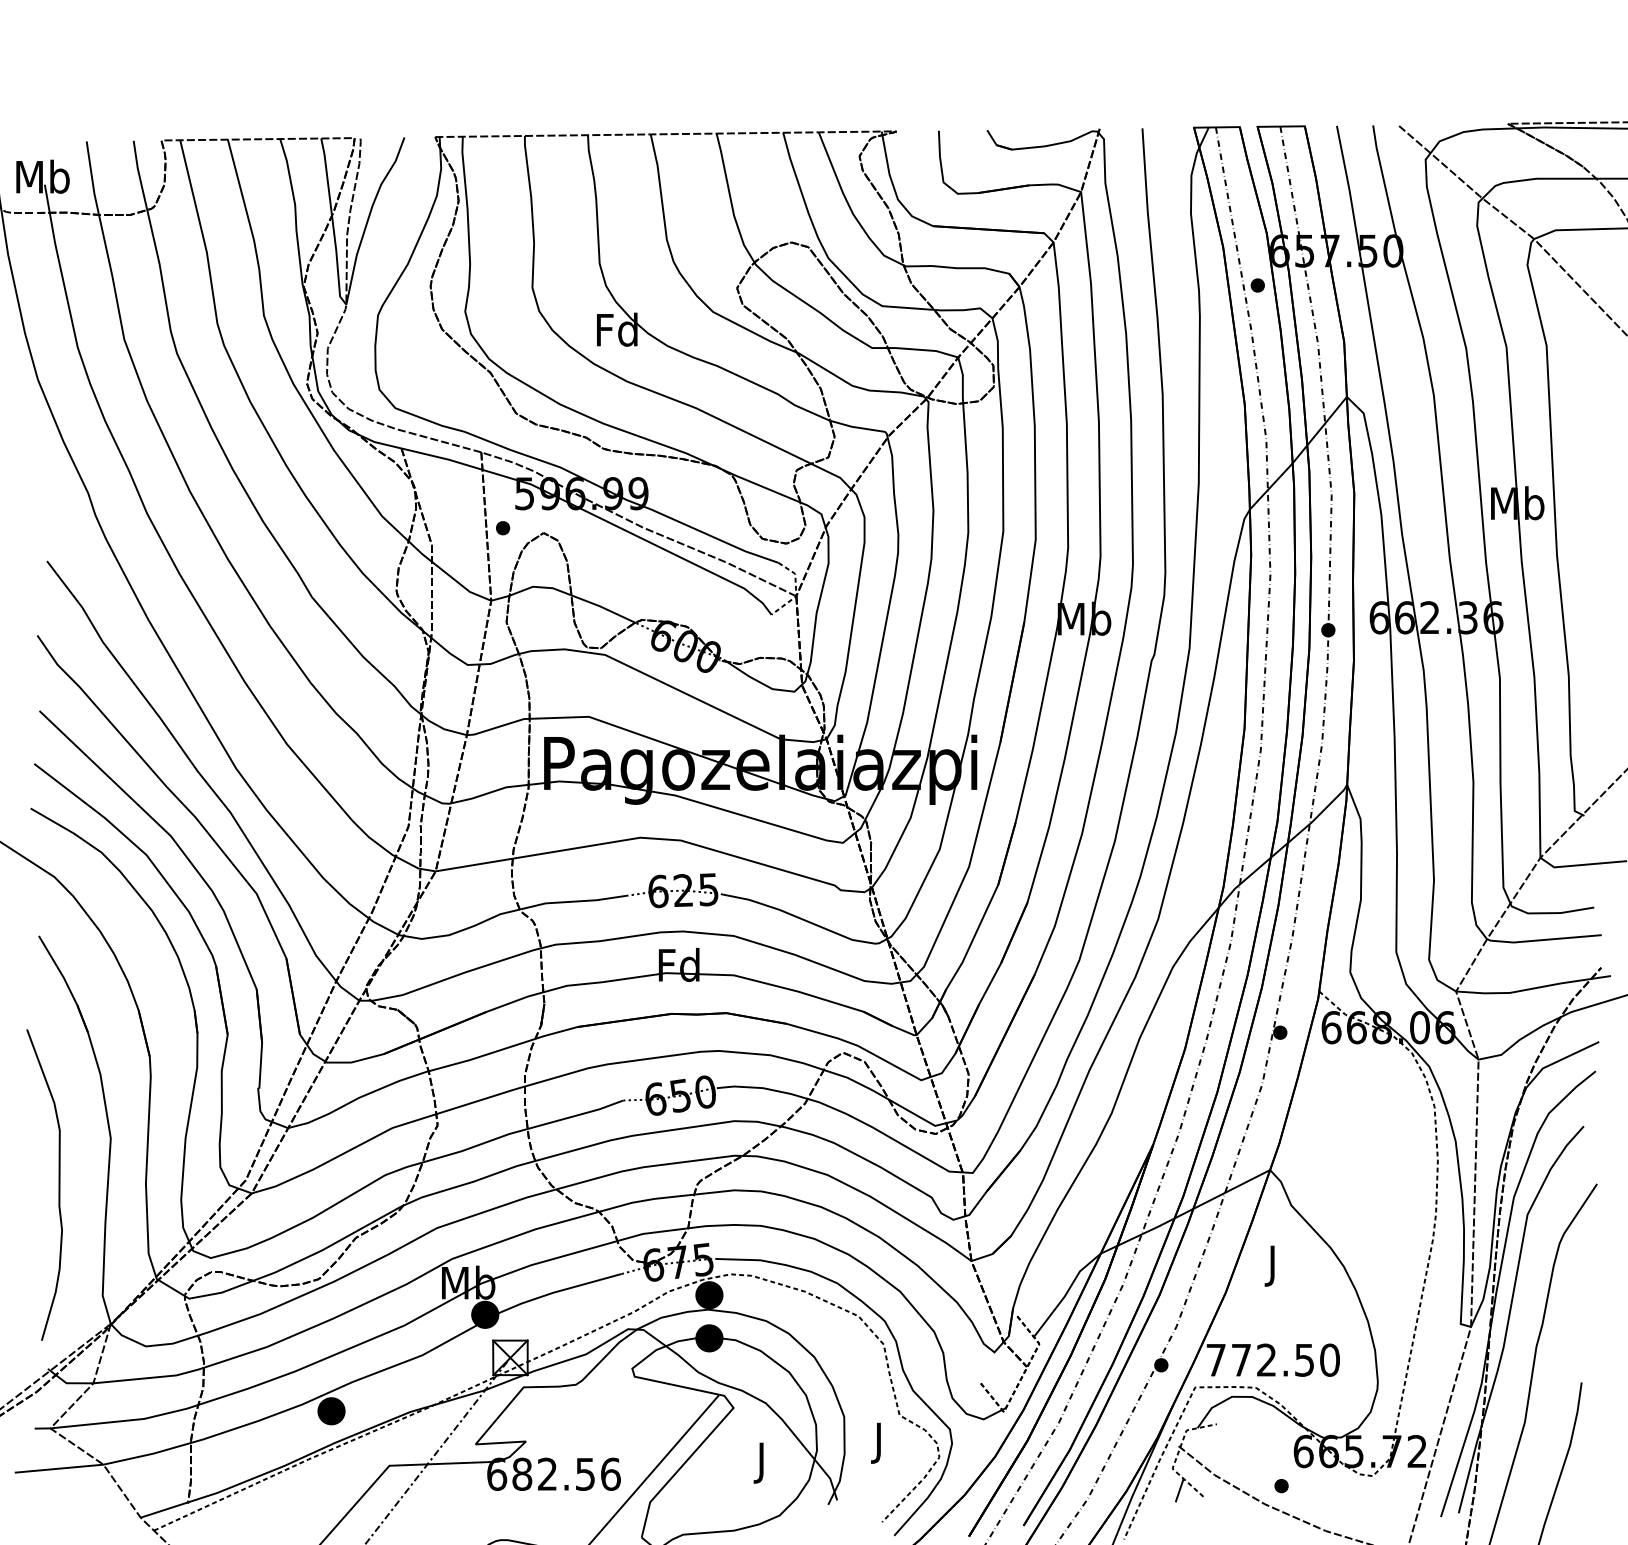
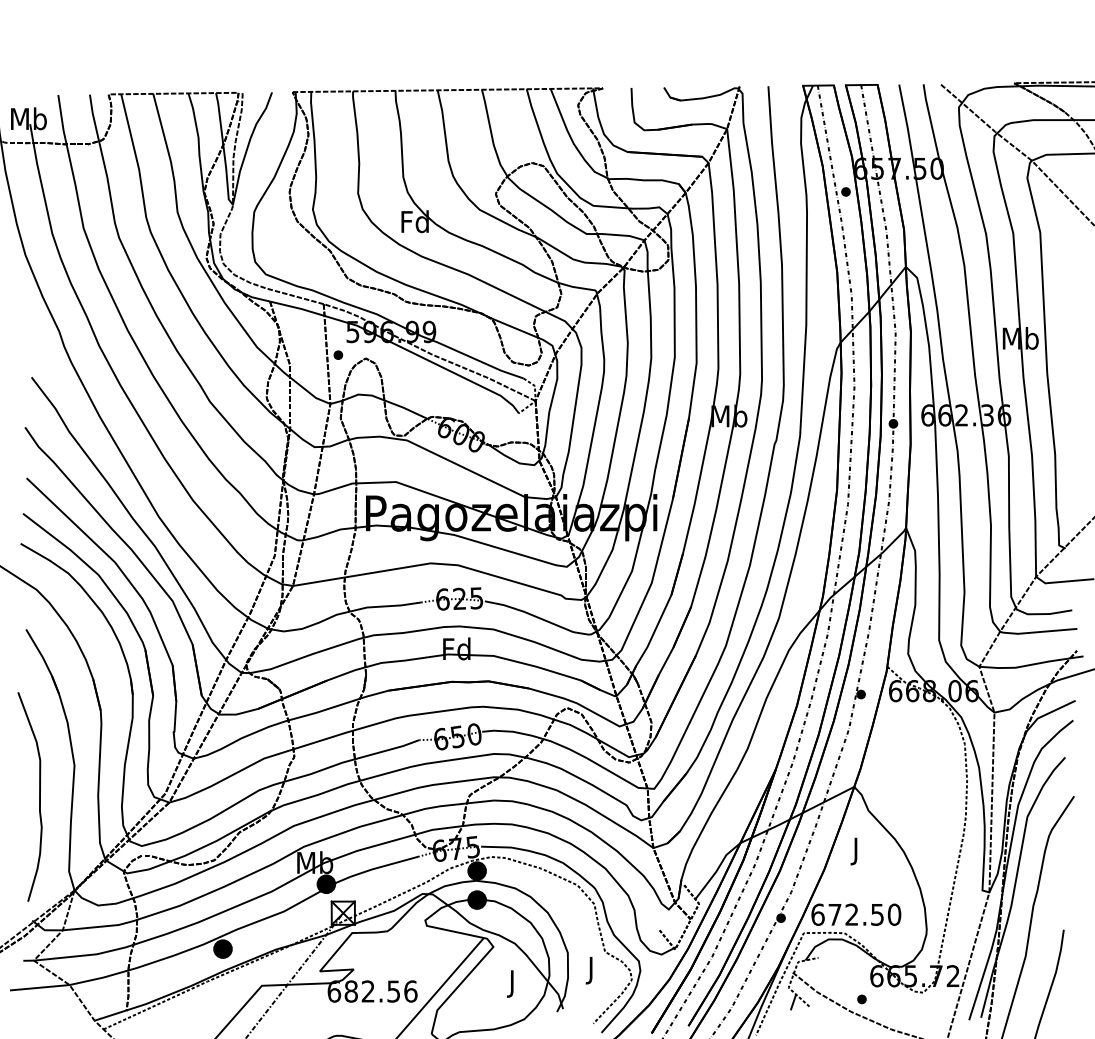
text: (1215, 1359) -> (817, 914), 772.50 -> 672.50

